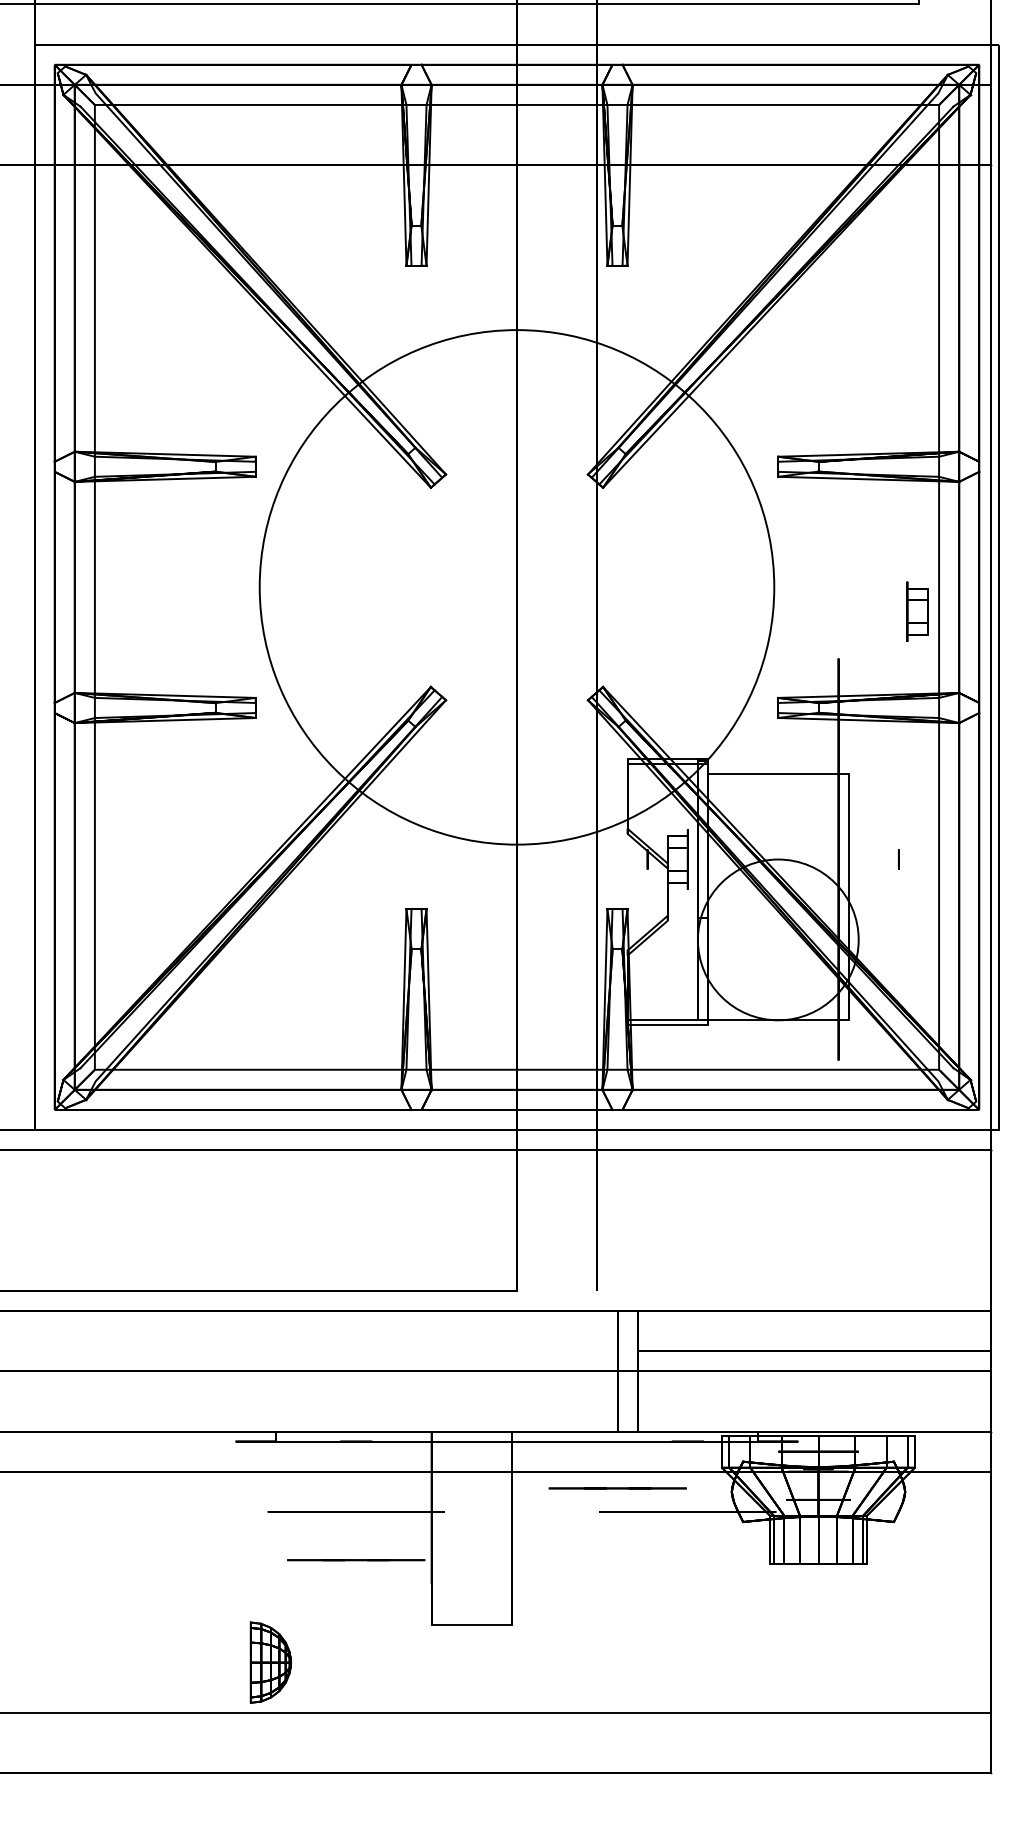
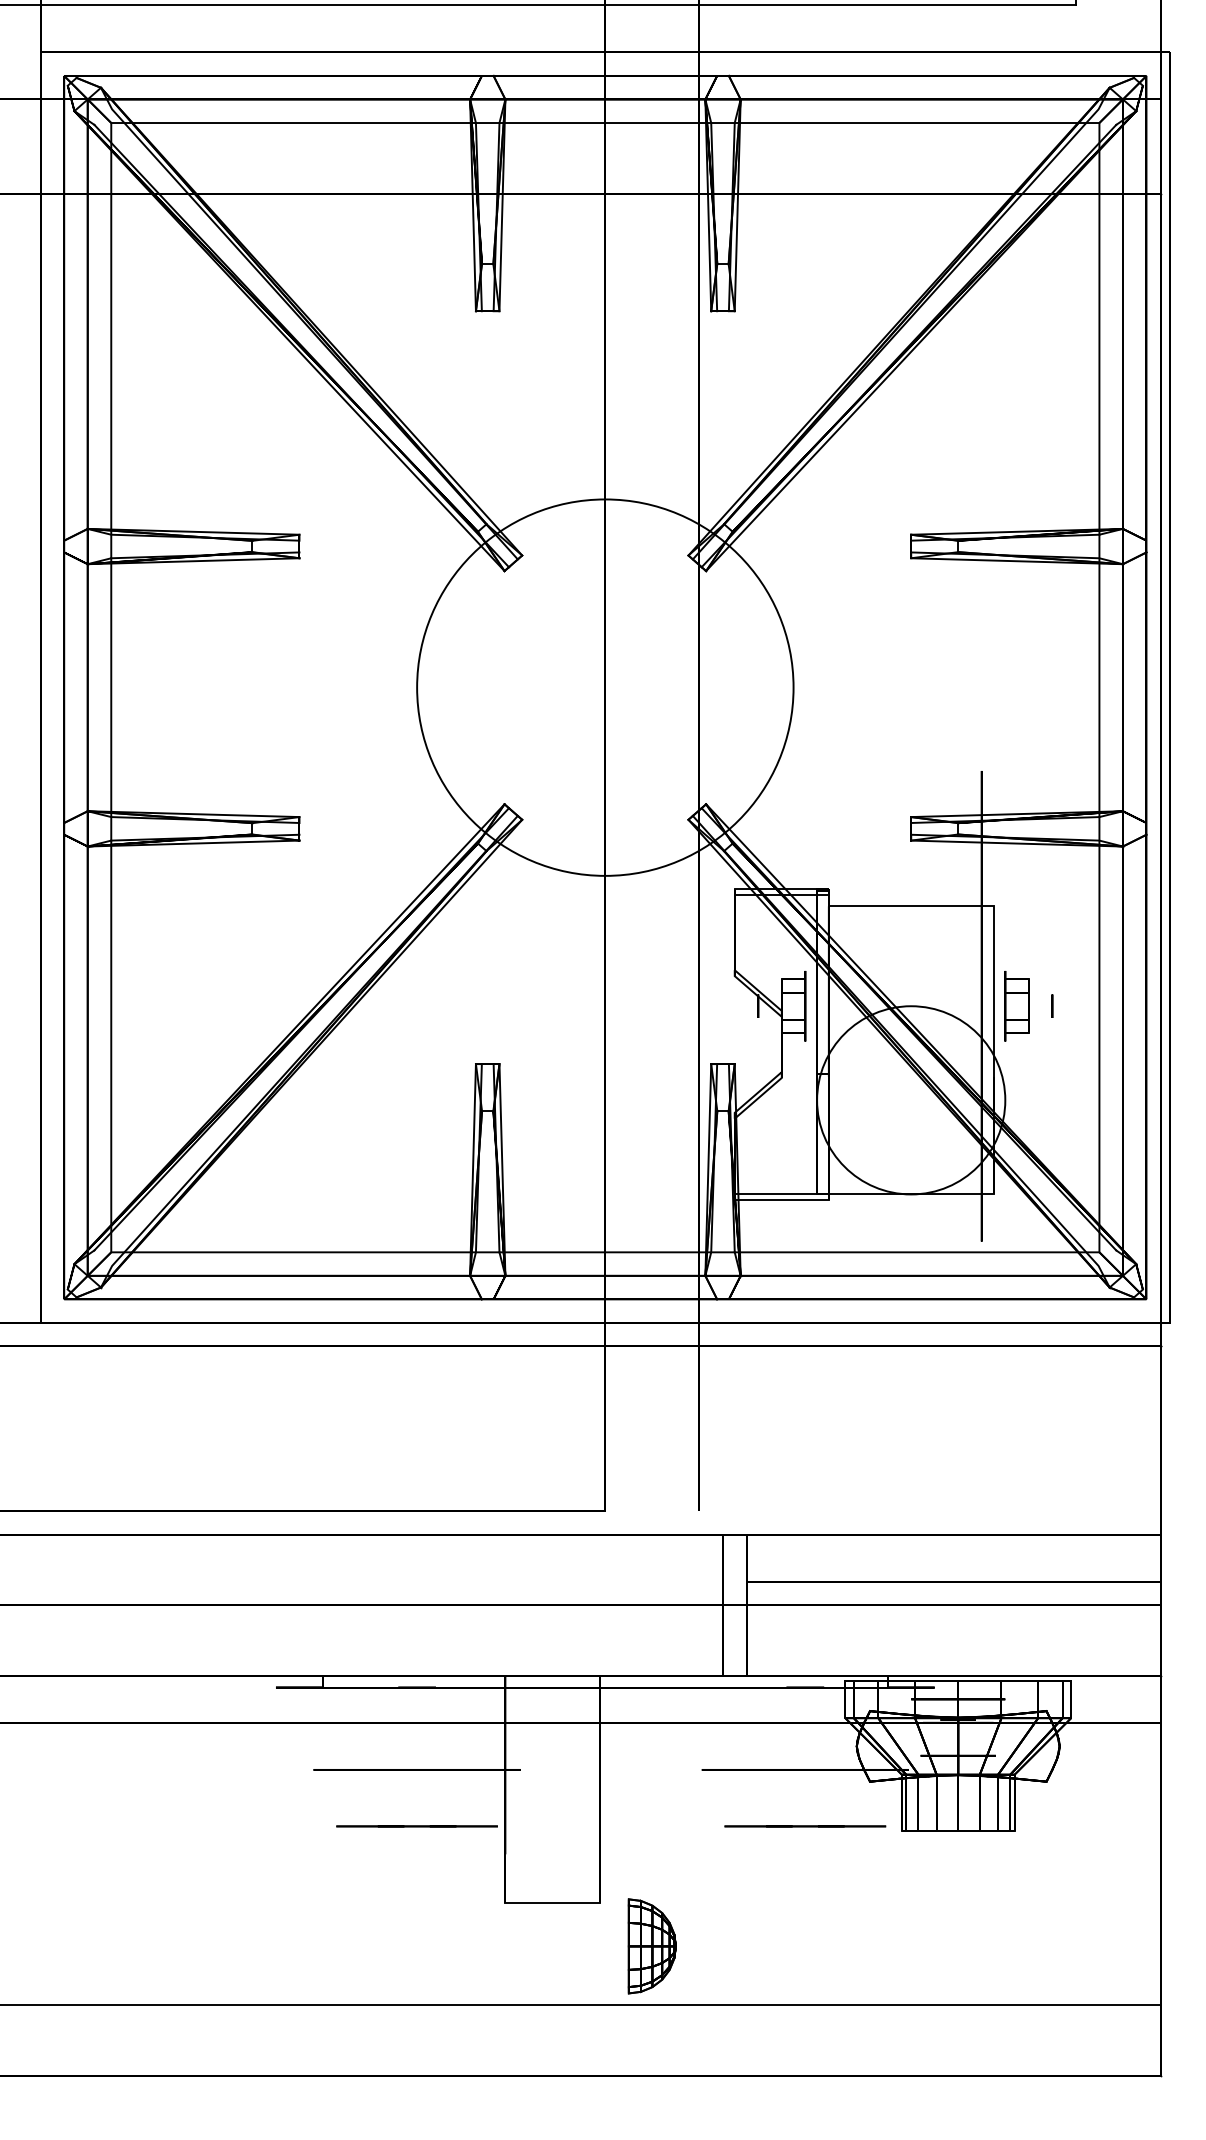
circle: (517, 587) -> (605, 687), size x0.62
part: (916, 612) -> (1016, 1006), moved
line: (617, 1488) -> (805, 1826), moved
part: (270, 1662) -> (651, 1946), moved

